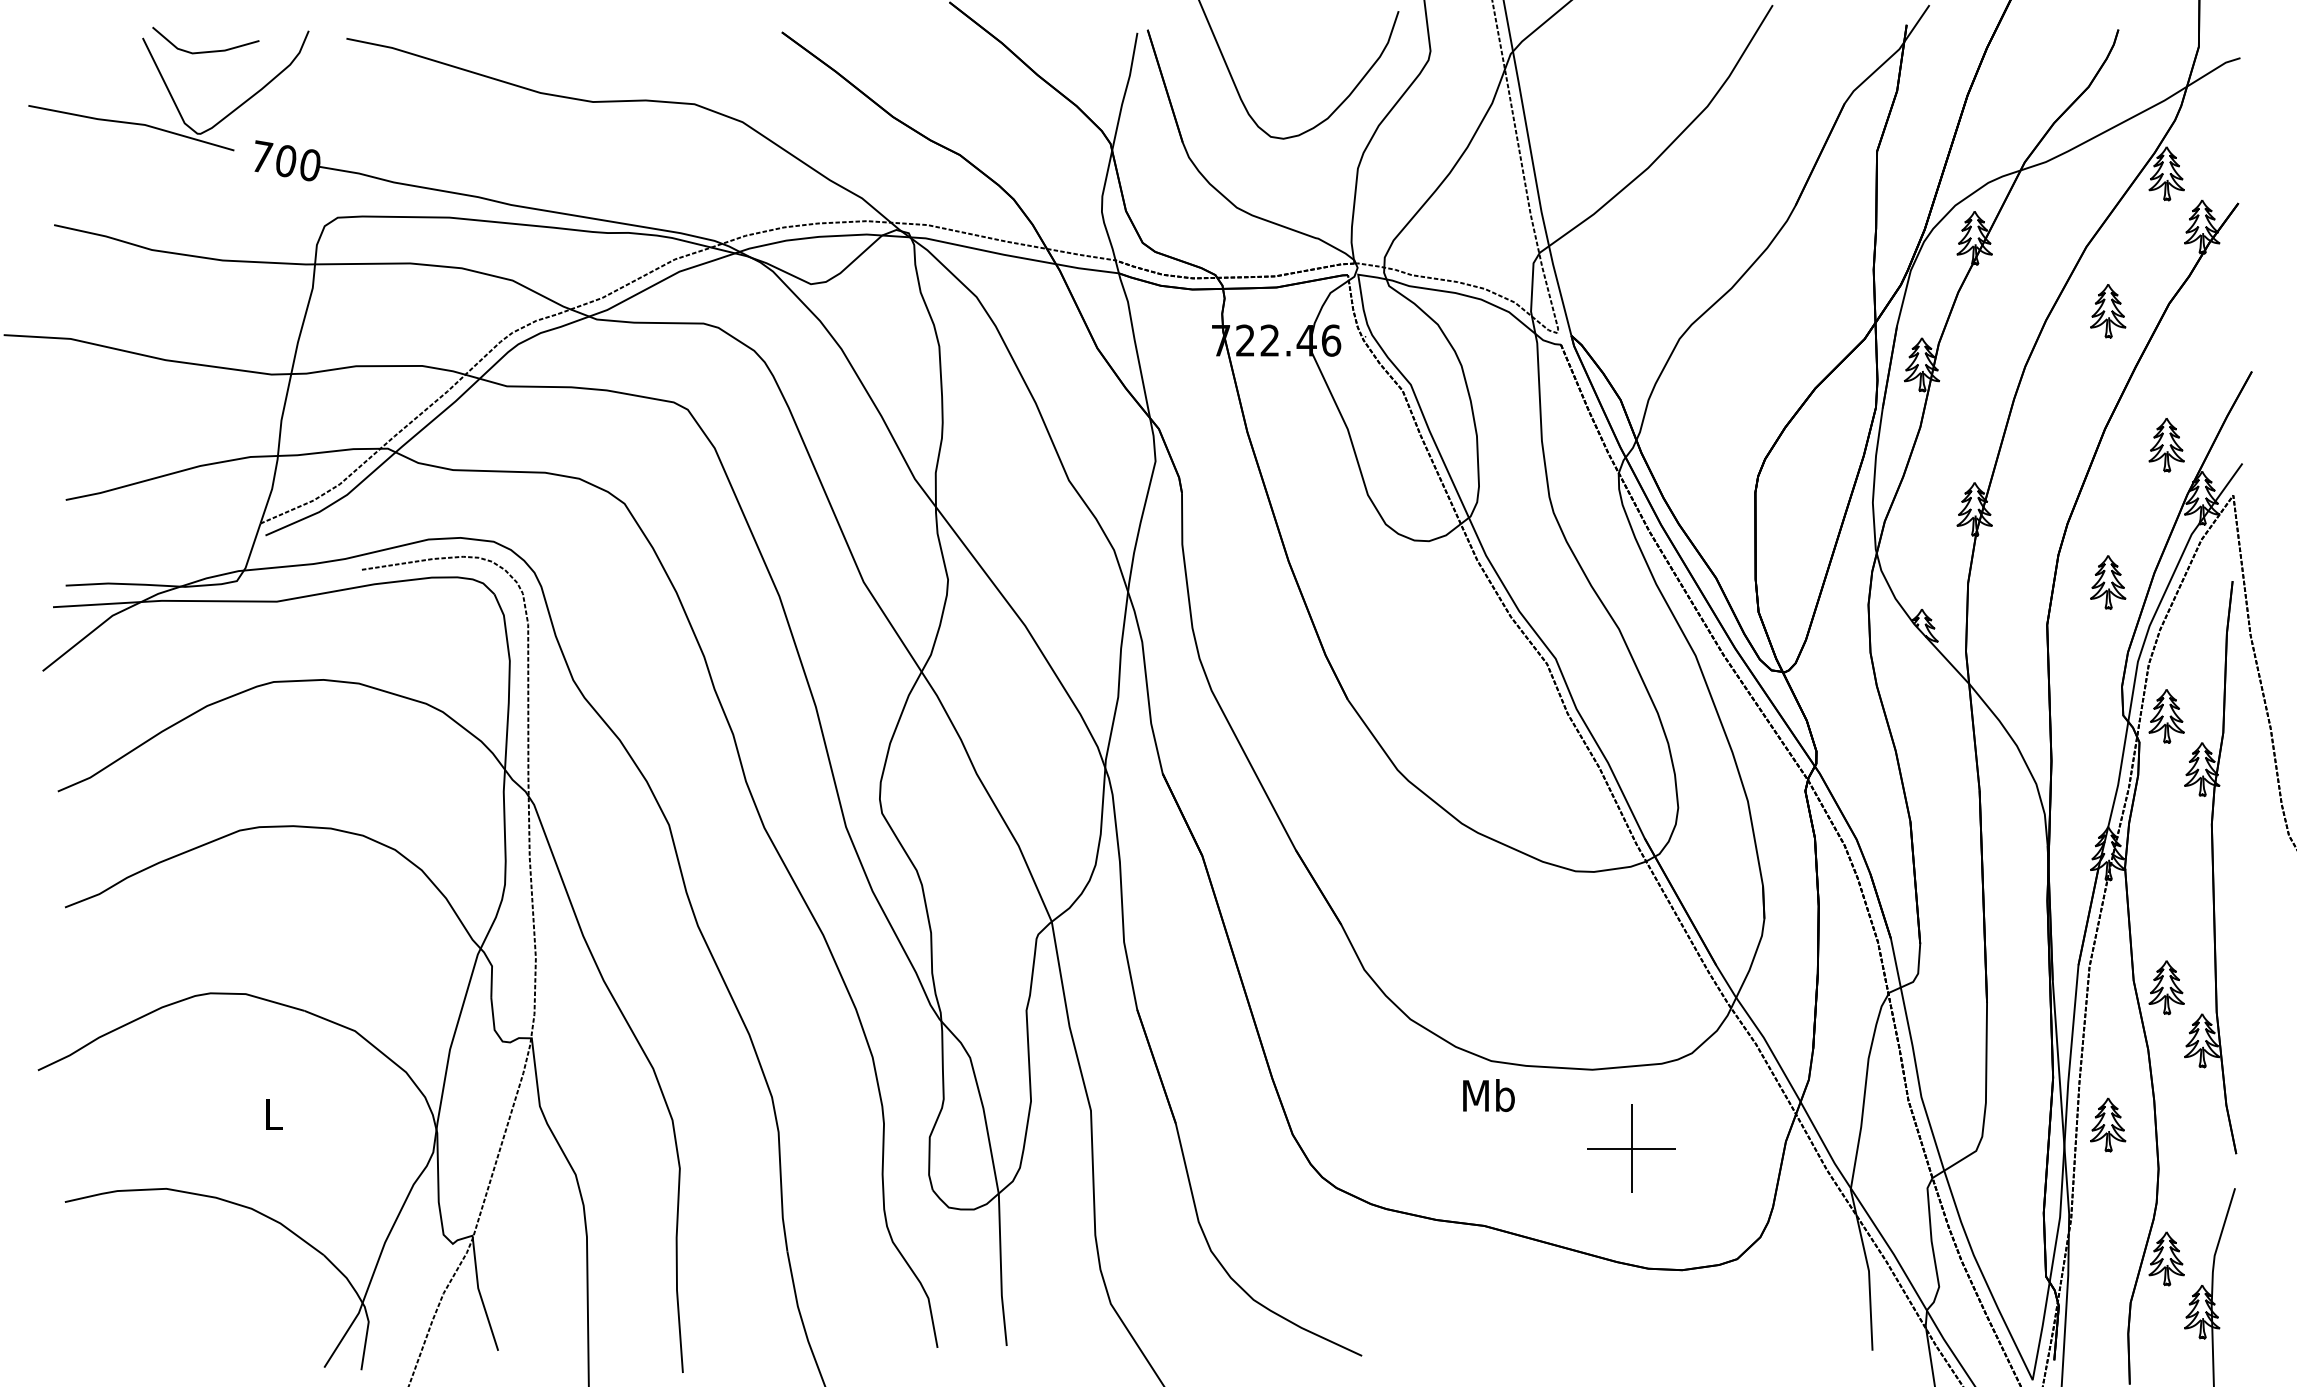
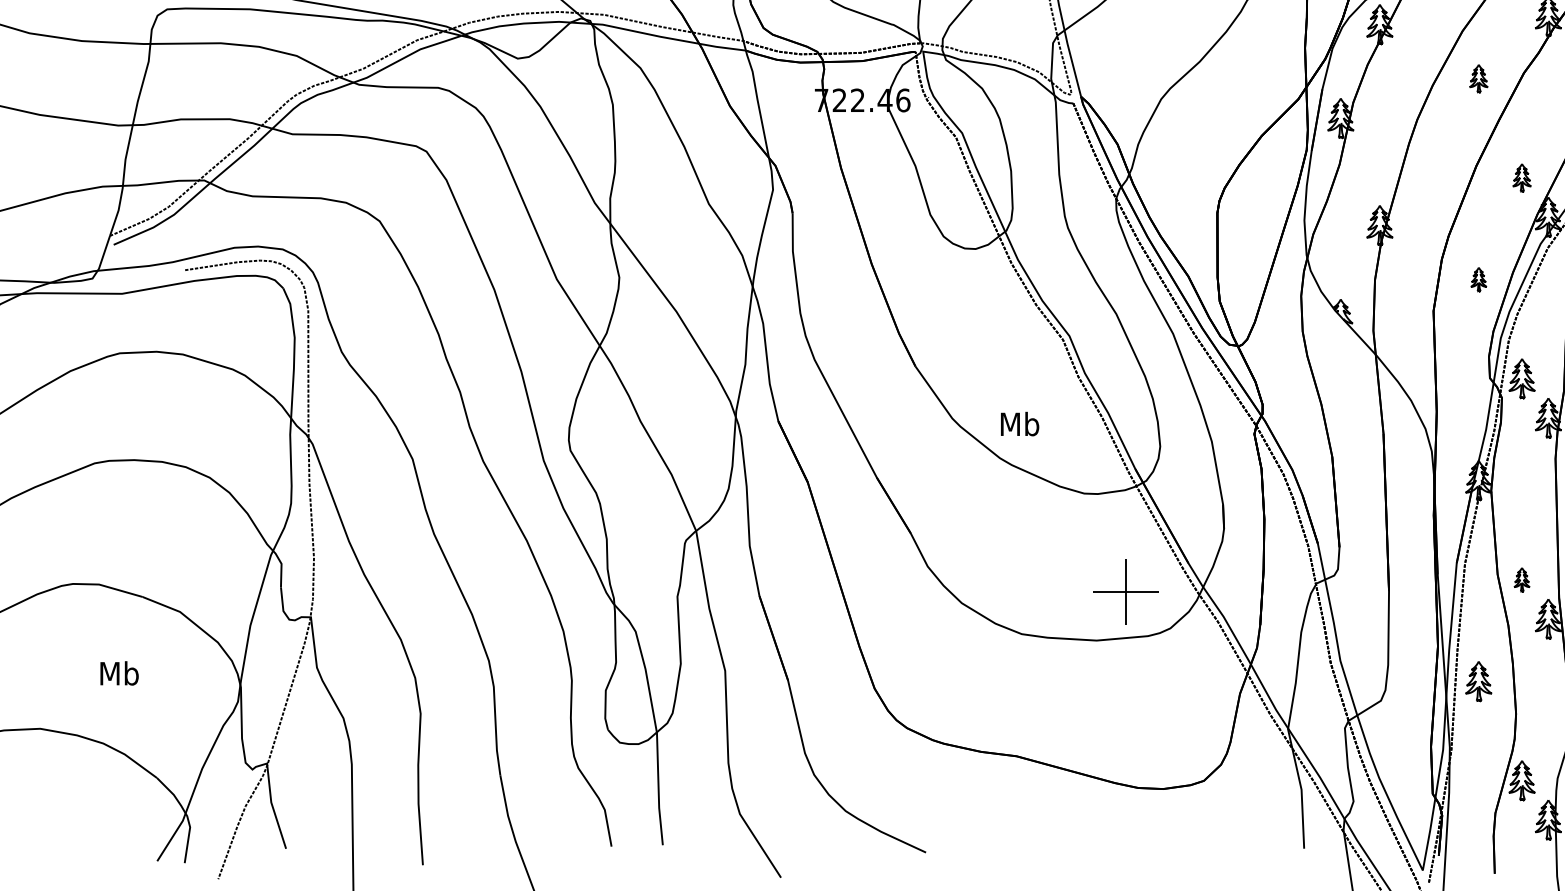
part: (2108, 311) -> (1478, 78), size x0.7
part: (2166, 445) -> (1521, 178), size x0.7
part: (2108, 582) -> (1478, 279), size x0.6
part: (2166, 987) -> (1521, 579), size x0.6
text: (1488, 1095) -> (1019, 424), moved
text: (273, 1113) -> (119, 672), L -> Mb
part: (1631, 1148) -> (1125, 592), moved

